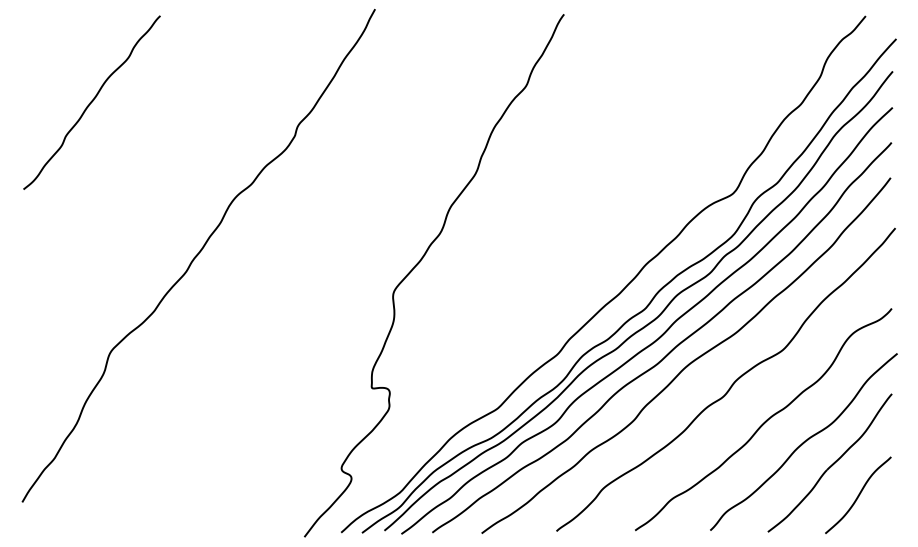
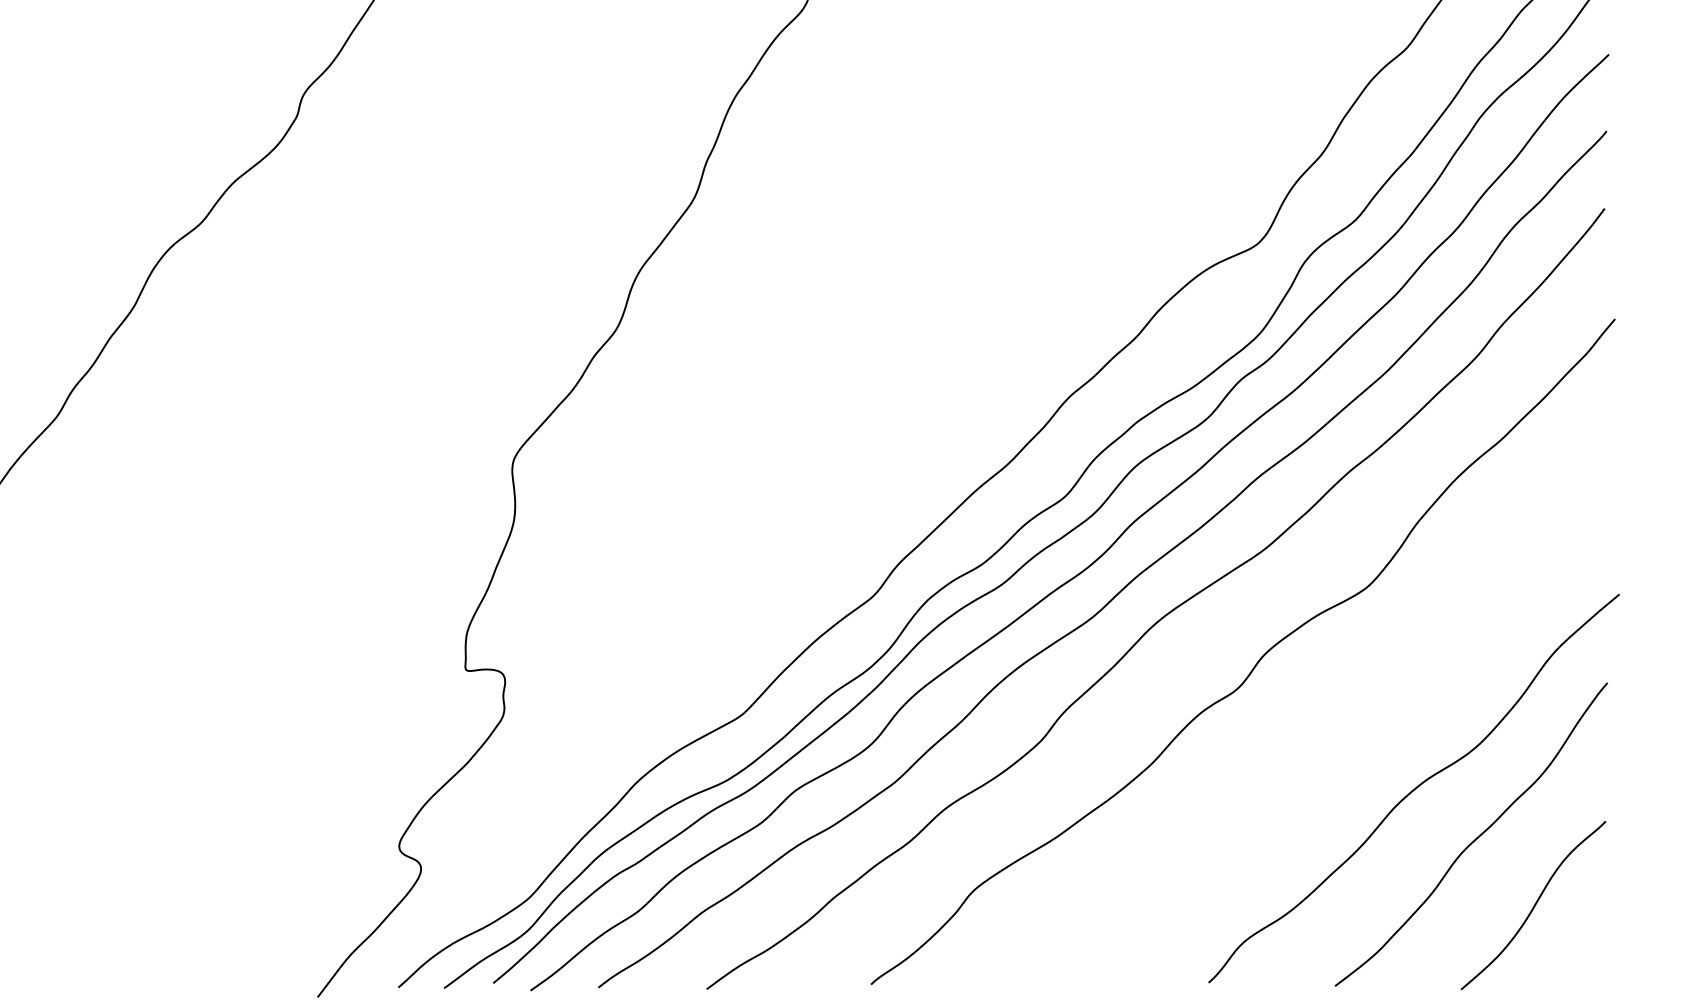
curve: (765, 420) -> (1329, 741), removed

